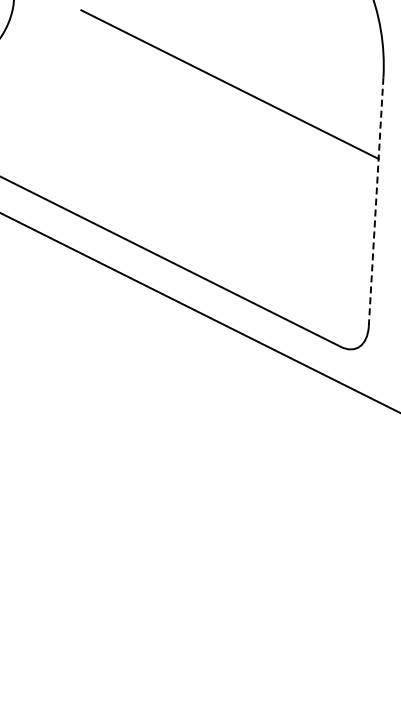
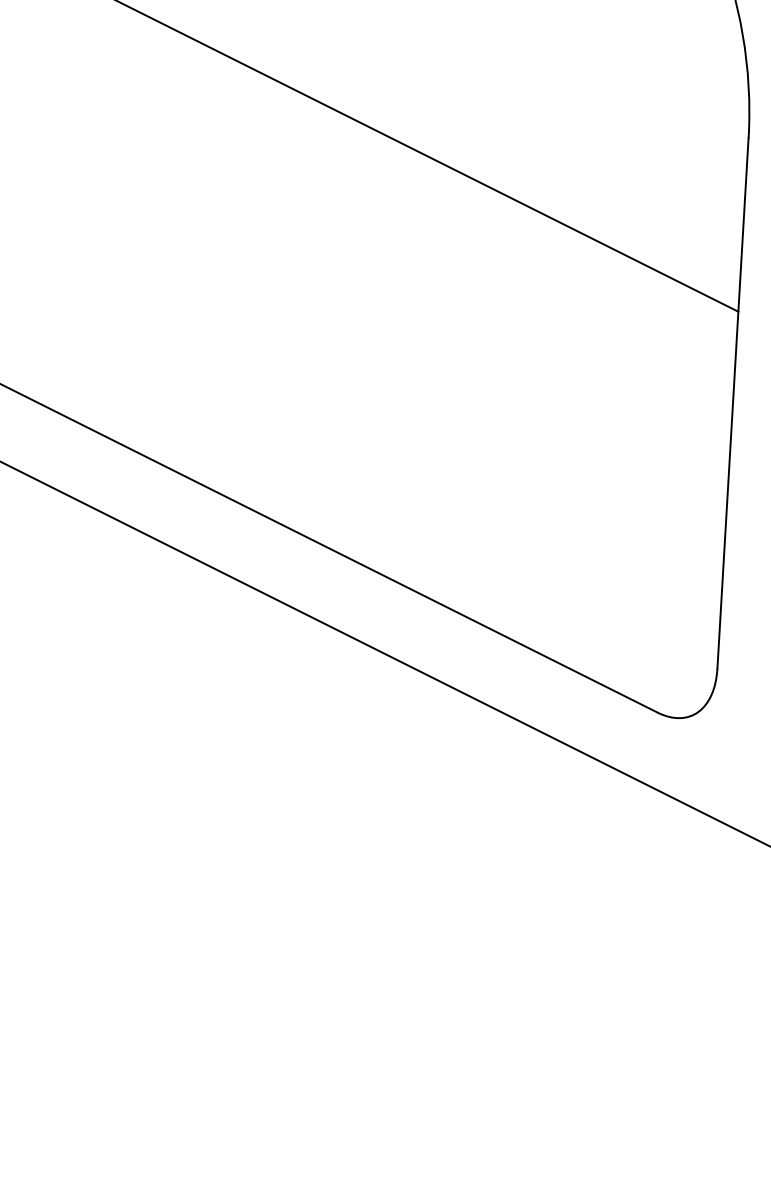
line: (376, 202) -> (733, 404), dashed -> solid

